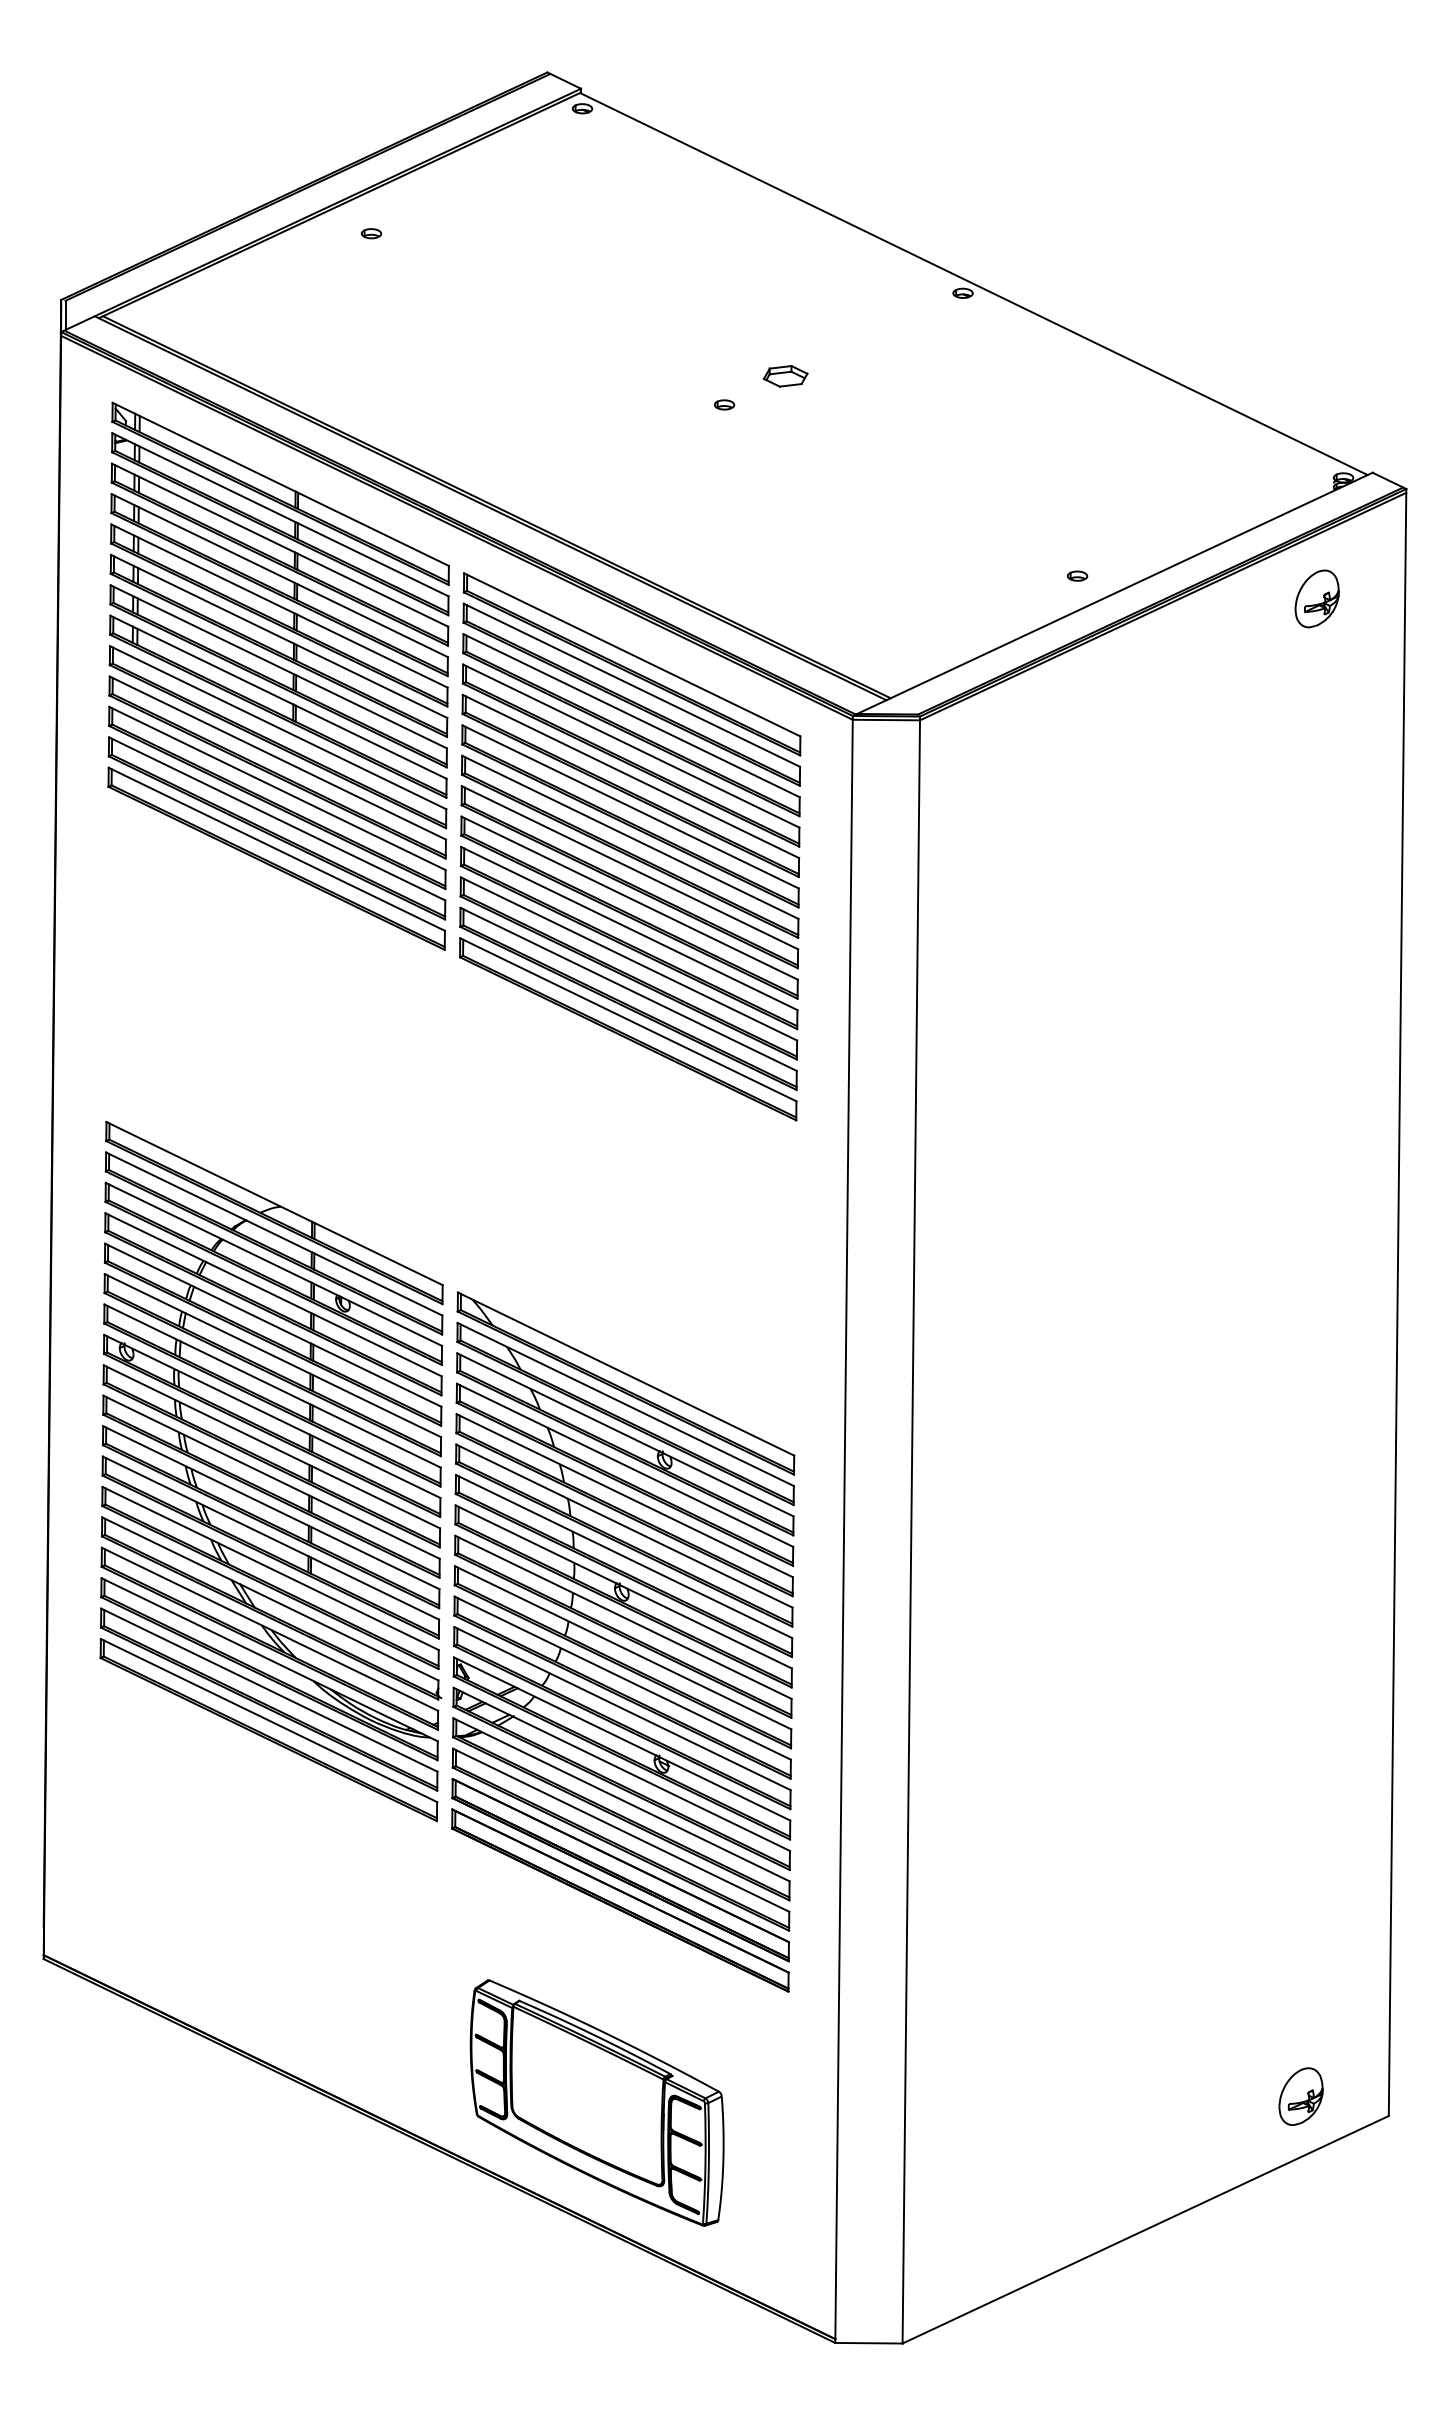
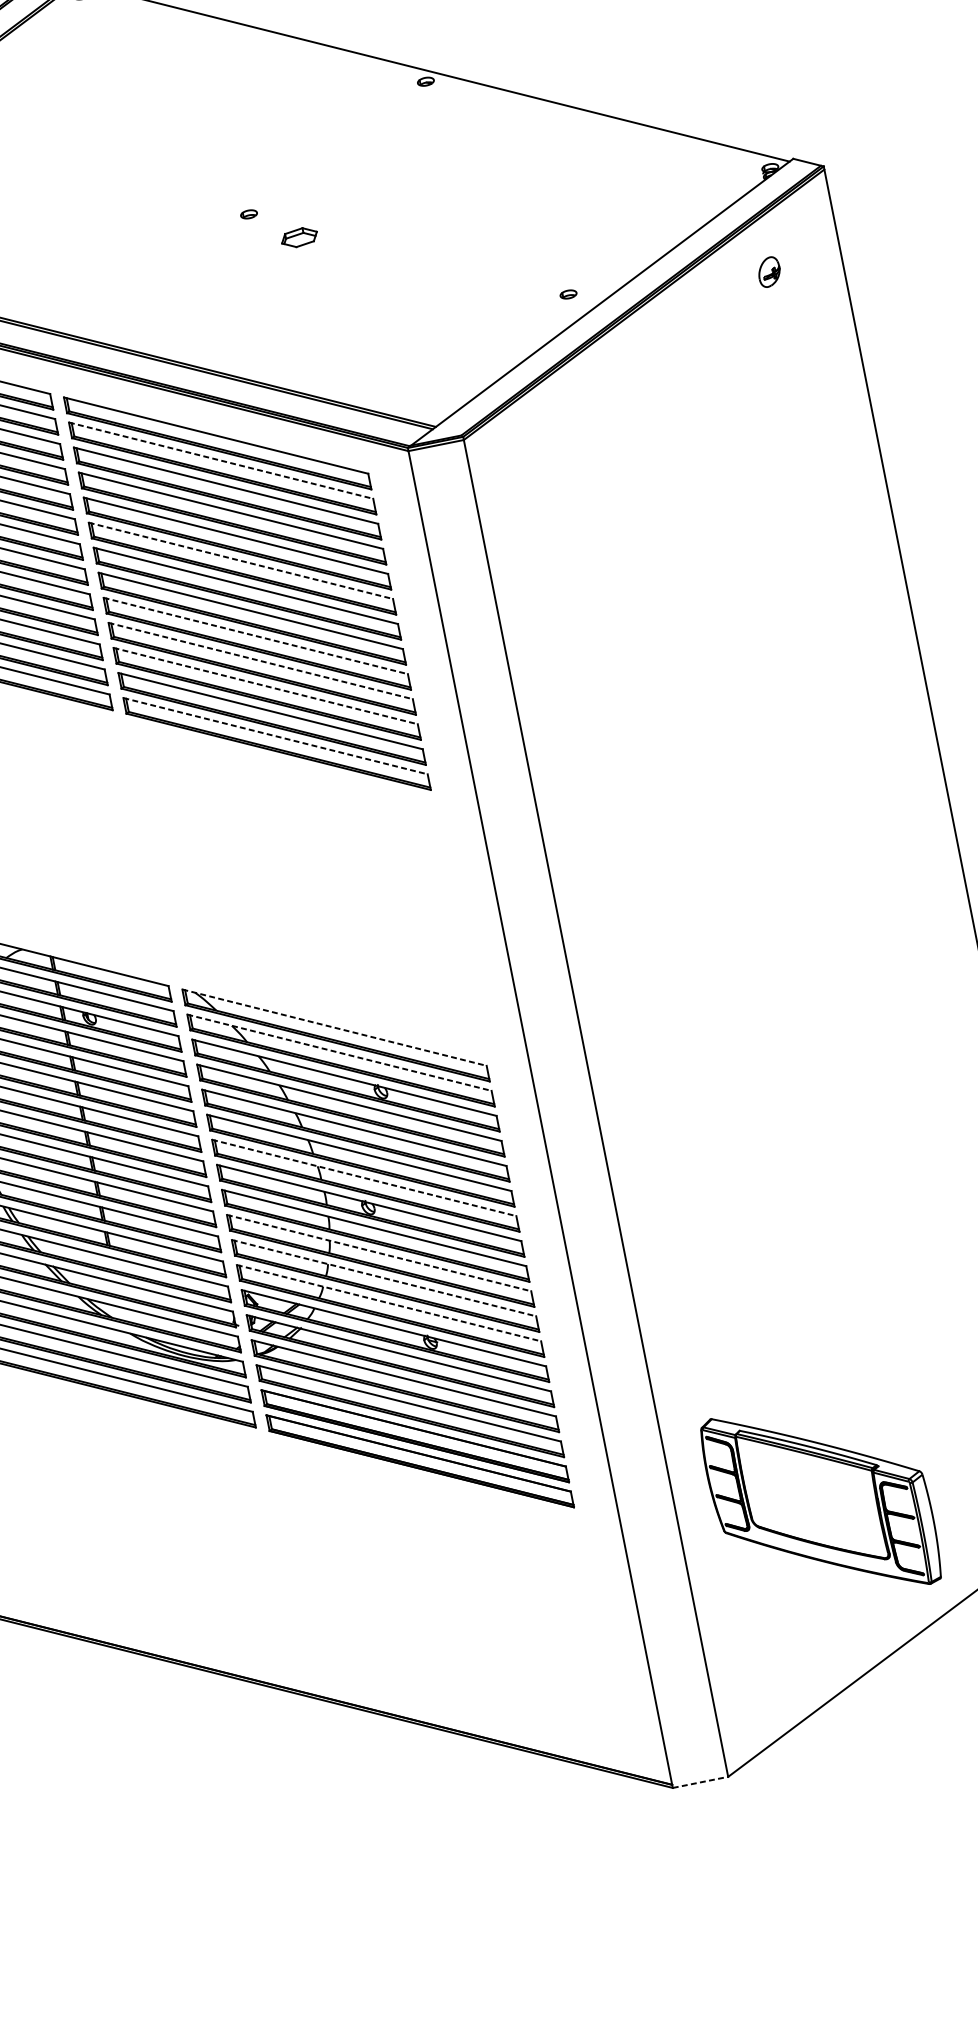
part: (785, 376) -> (299, 237), moved
part: (1316, 598) -> (768, 271), size x0.6
line: (631, 685) -> (220, 460), solid -> dashed
line: (630, 806) -> (240, 560), solid -> dashed
line: (629, 898) -> (255, 636), solid -> dashed
line: (629, 928) -> (260, 660), solid -> dashed
line: (629, 958) -> (266, 685), solid -> dashed
line: (628, 1019) -> (275, 735), solid -> dashed
line: (626, 1374) -> (334, 1027), solid -> dashed
line: (625, 1404) -> (339, 1052), solid -> dashed
line: (624, 1556) -> (364, 1177), solid -> dashed
line: (623, 1647) -> (379, 1252), solid -> dashed
line: (622, 1678) -> (383, 1278), solid -> dashed
line: (622, 1708) -> (389, 1303), solid -> dashed
part: (596, 2102) -> (820, 1501), moved
line: (868, 2343) -> (700, 1782), solid -> dashed

